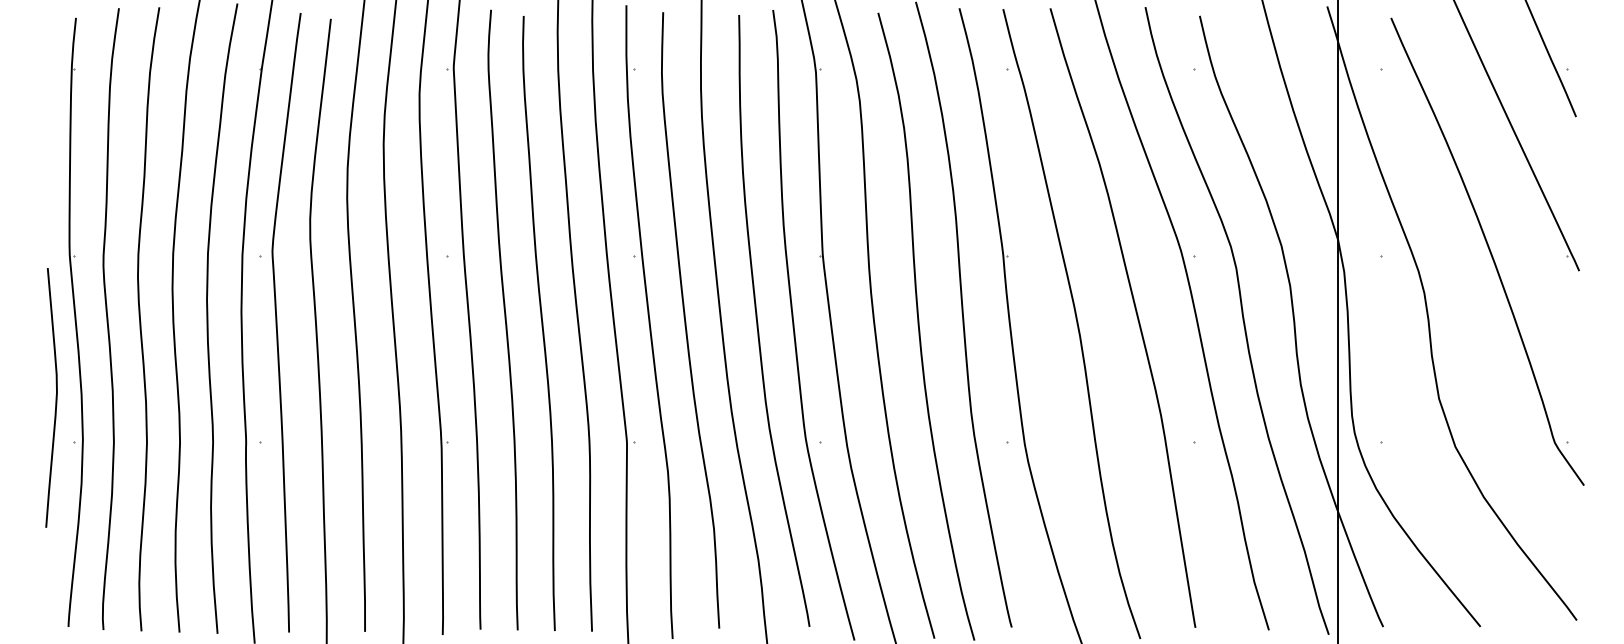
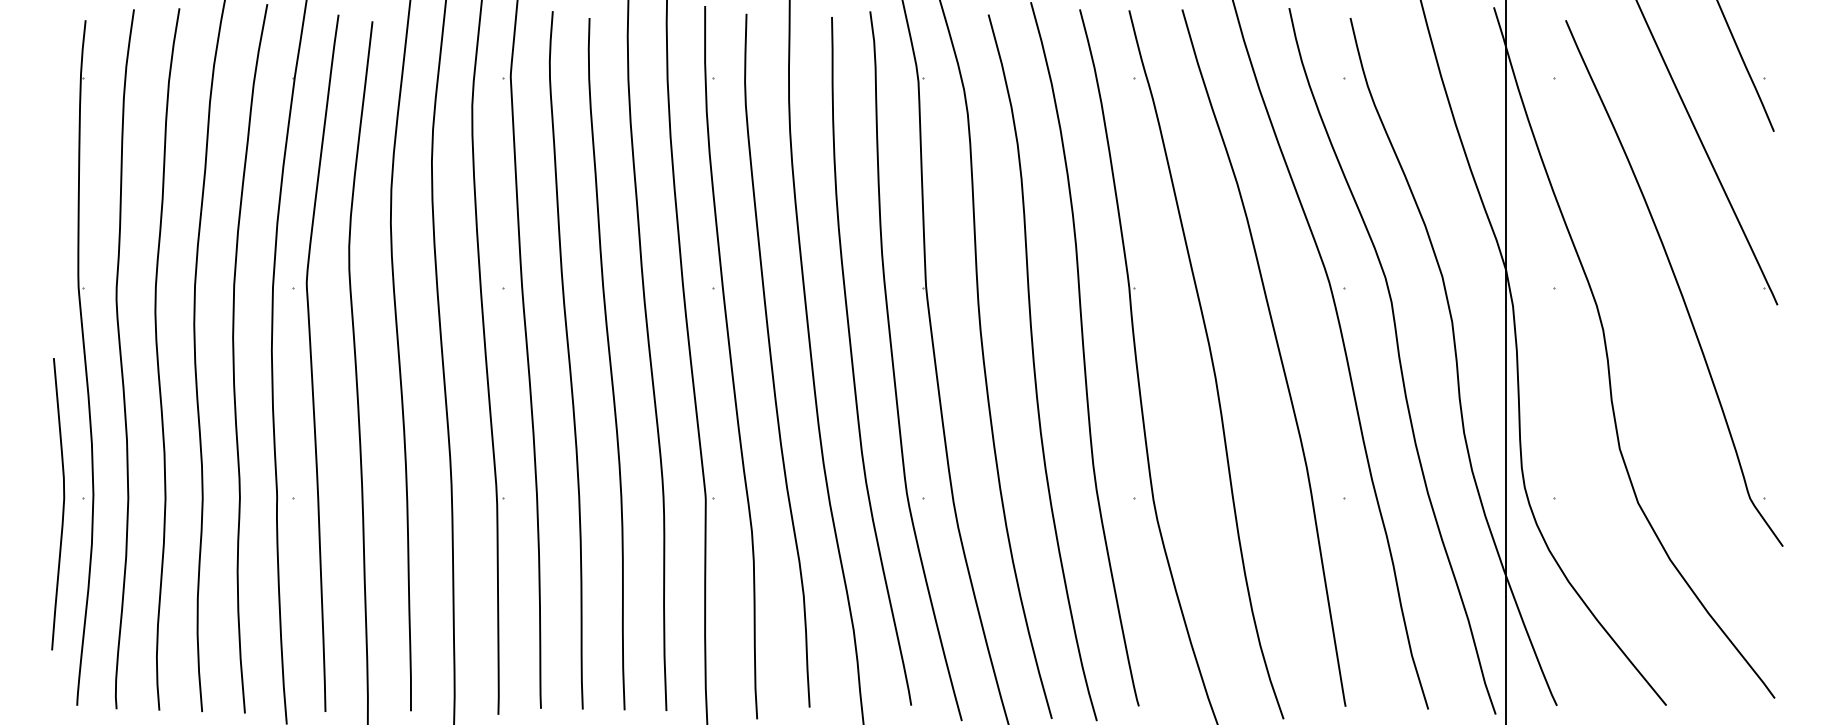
curve: (55, 397) -> (62, 503), moved

